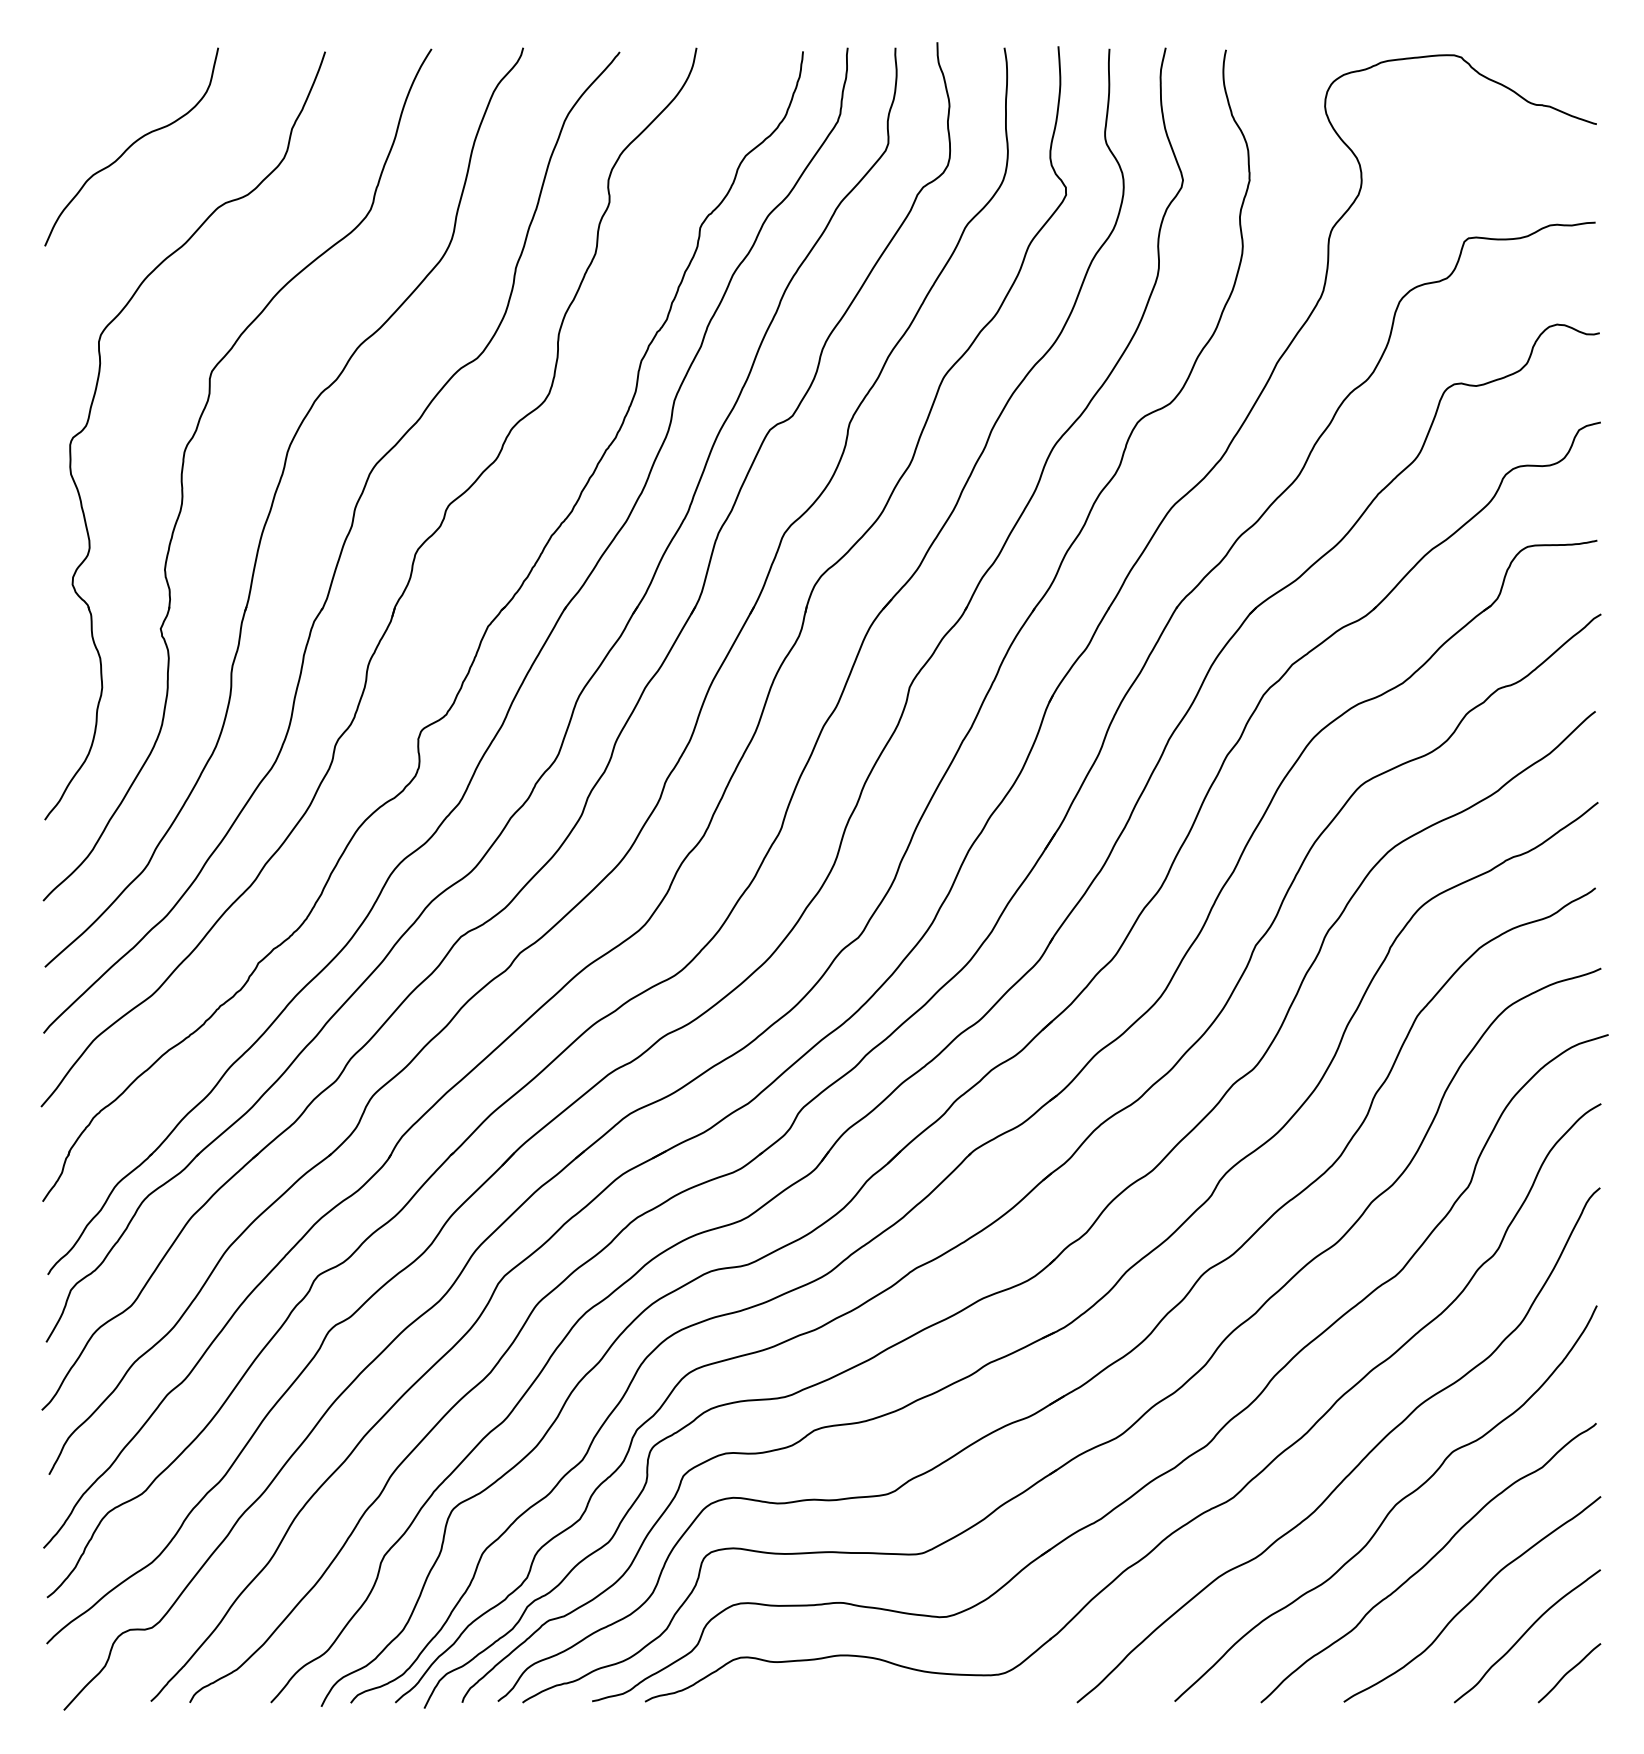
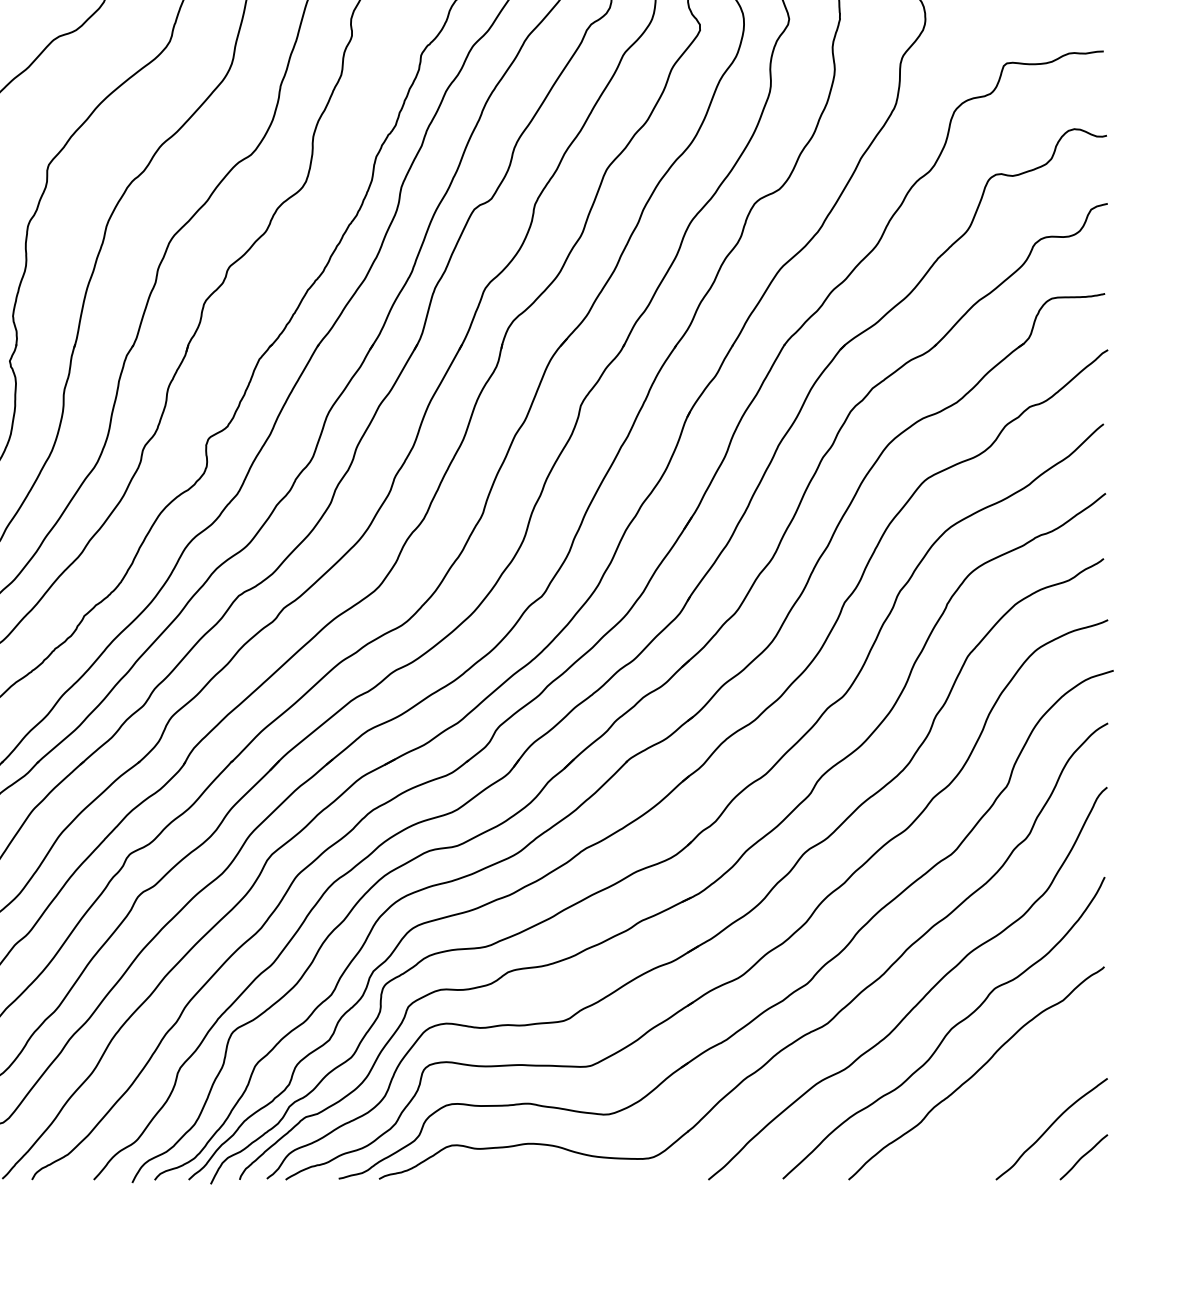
curve: (1472, 1599) -> (1009, 1101), removed

